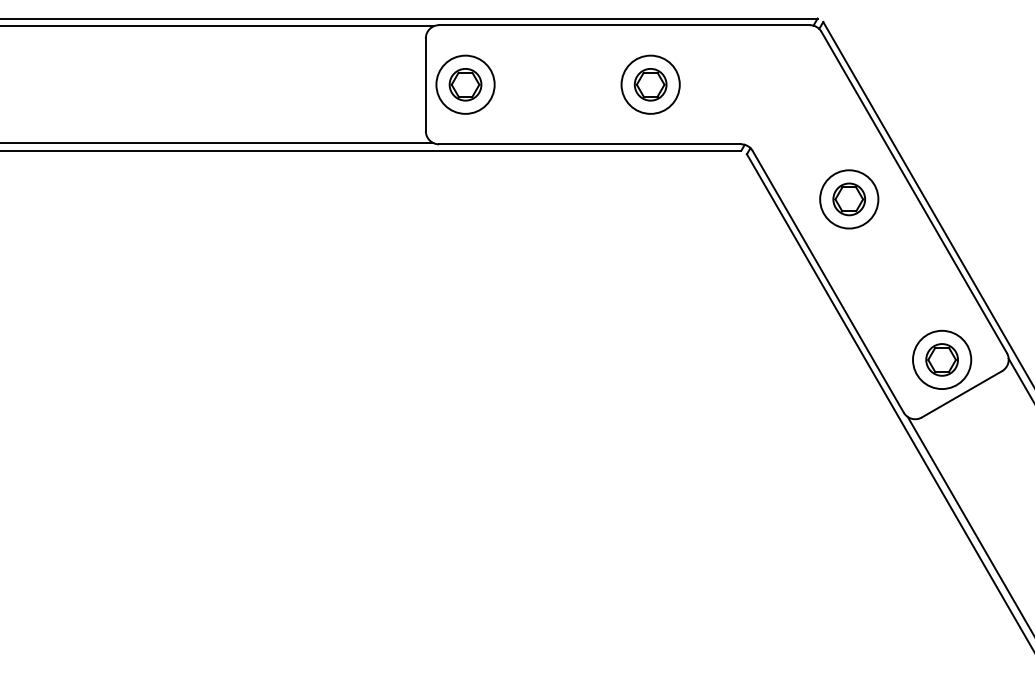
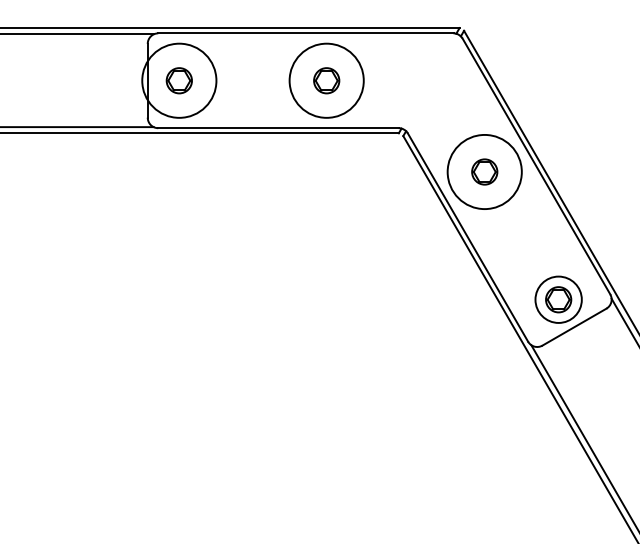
circle: (465, 84) -> (179, 80), size x1.6
circle: (650, 84) -> (326, 80), size x1.6
circle: (849, 199) -> (484, 172), size x1.6

